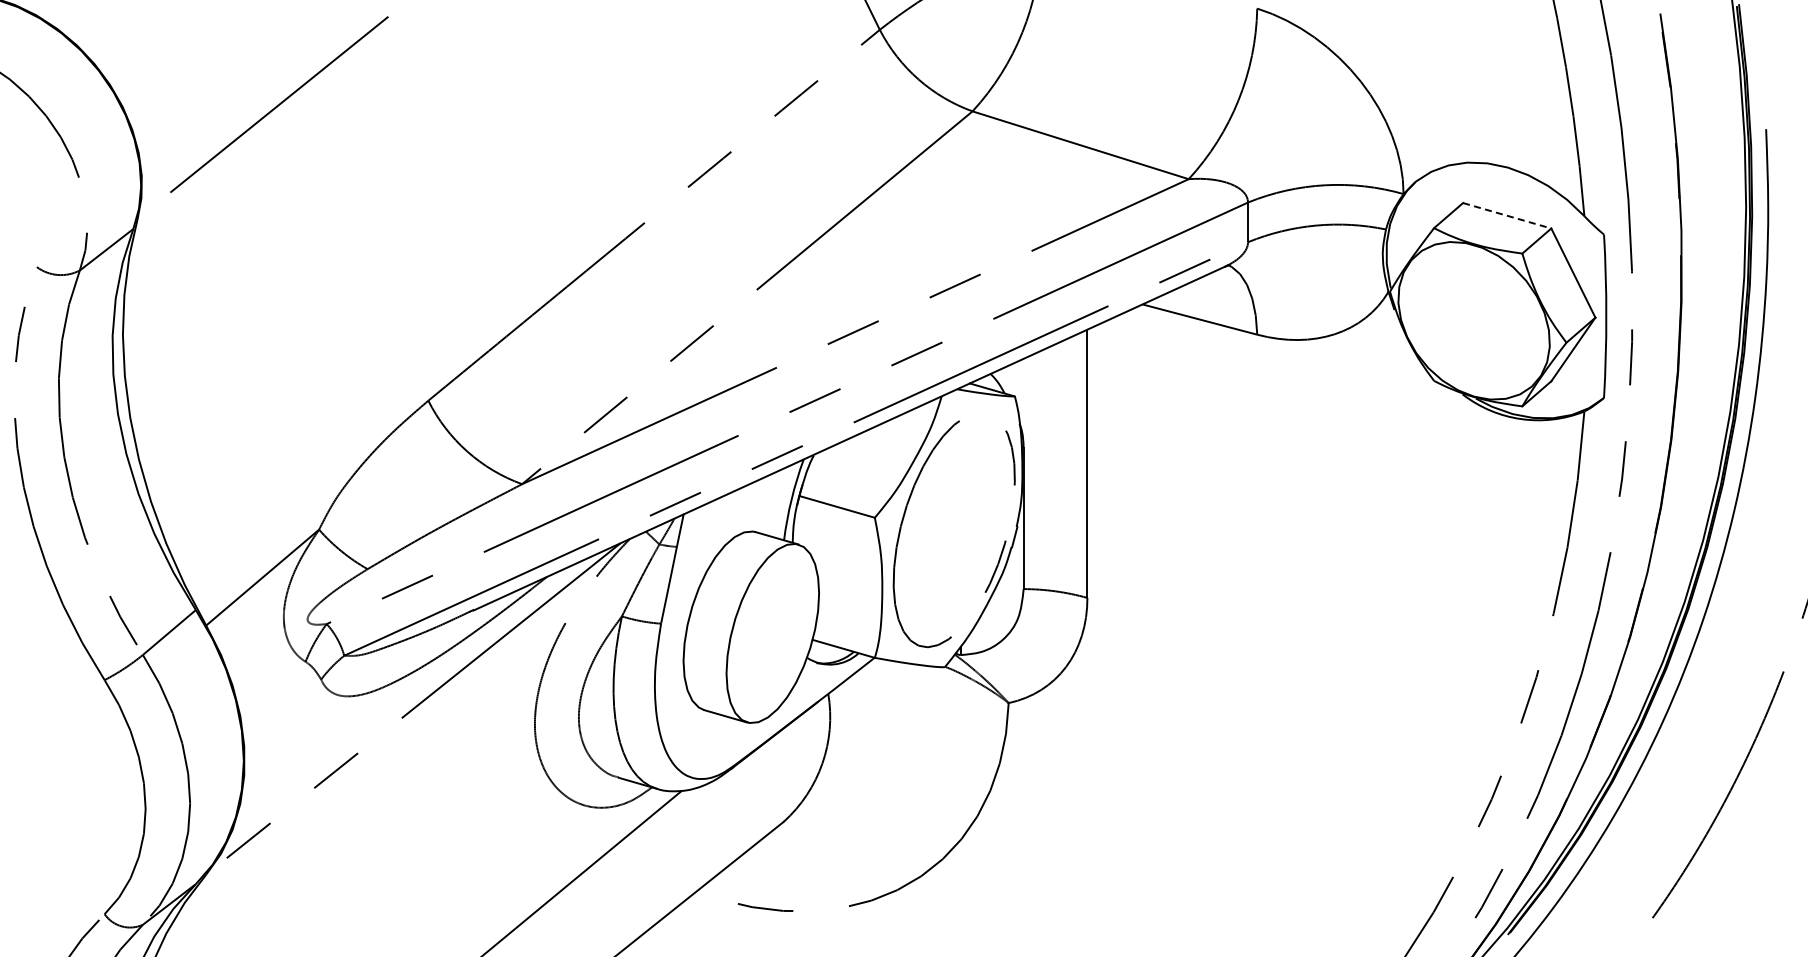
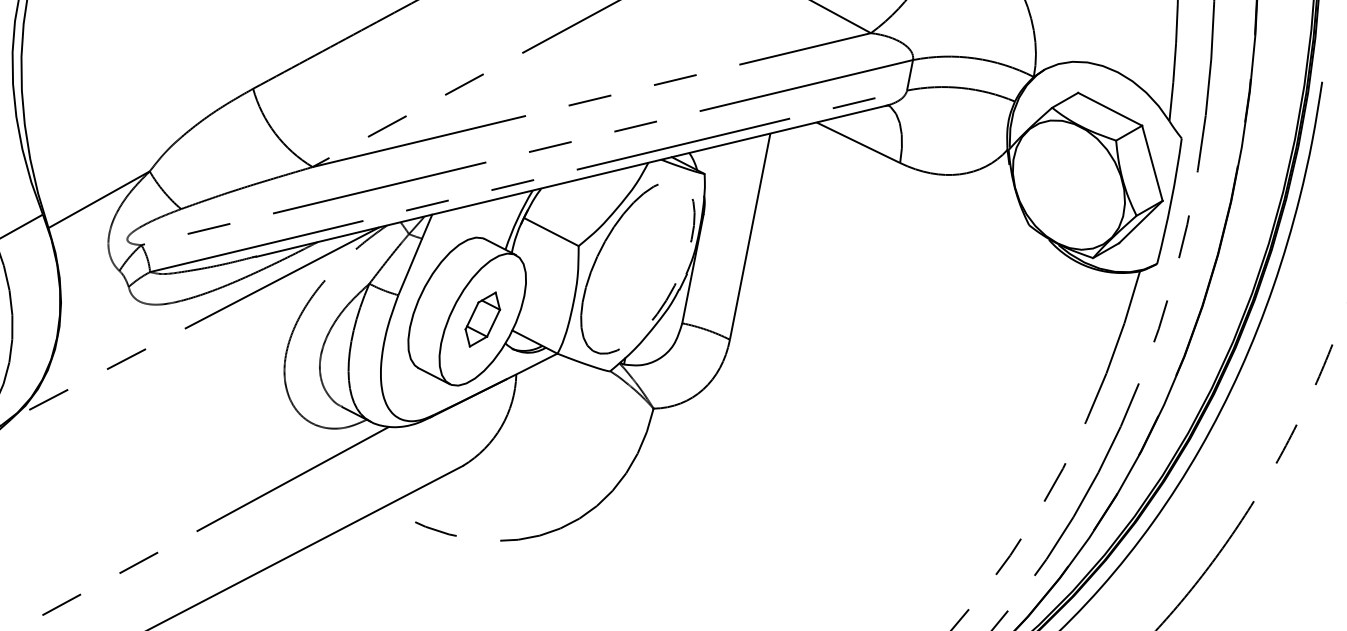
line: (1507, 215) -> (1110, 109), dashed -> solid
part: (772, 633) -> (482, 319), added

